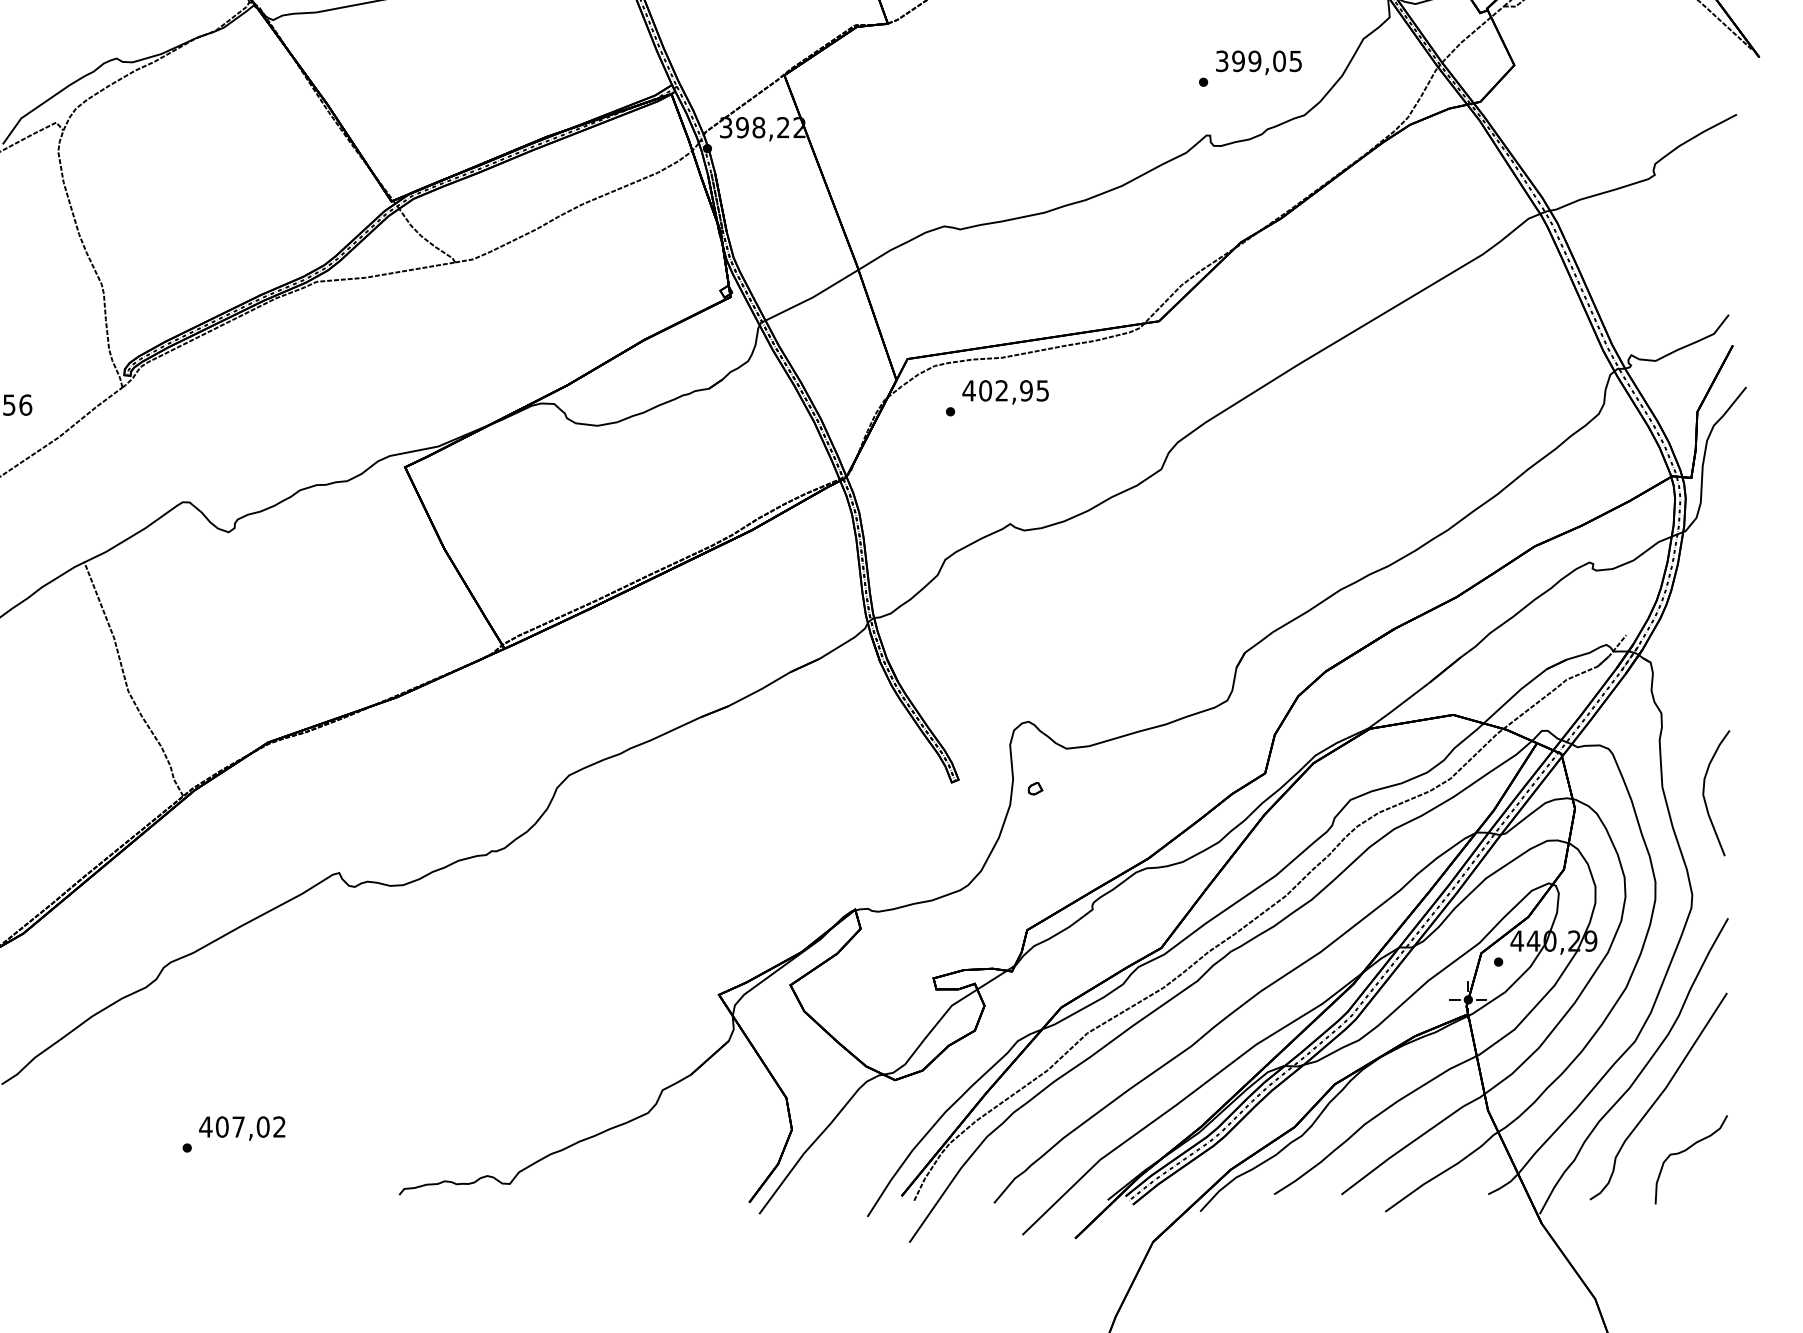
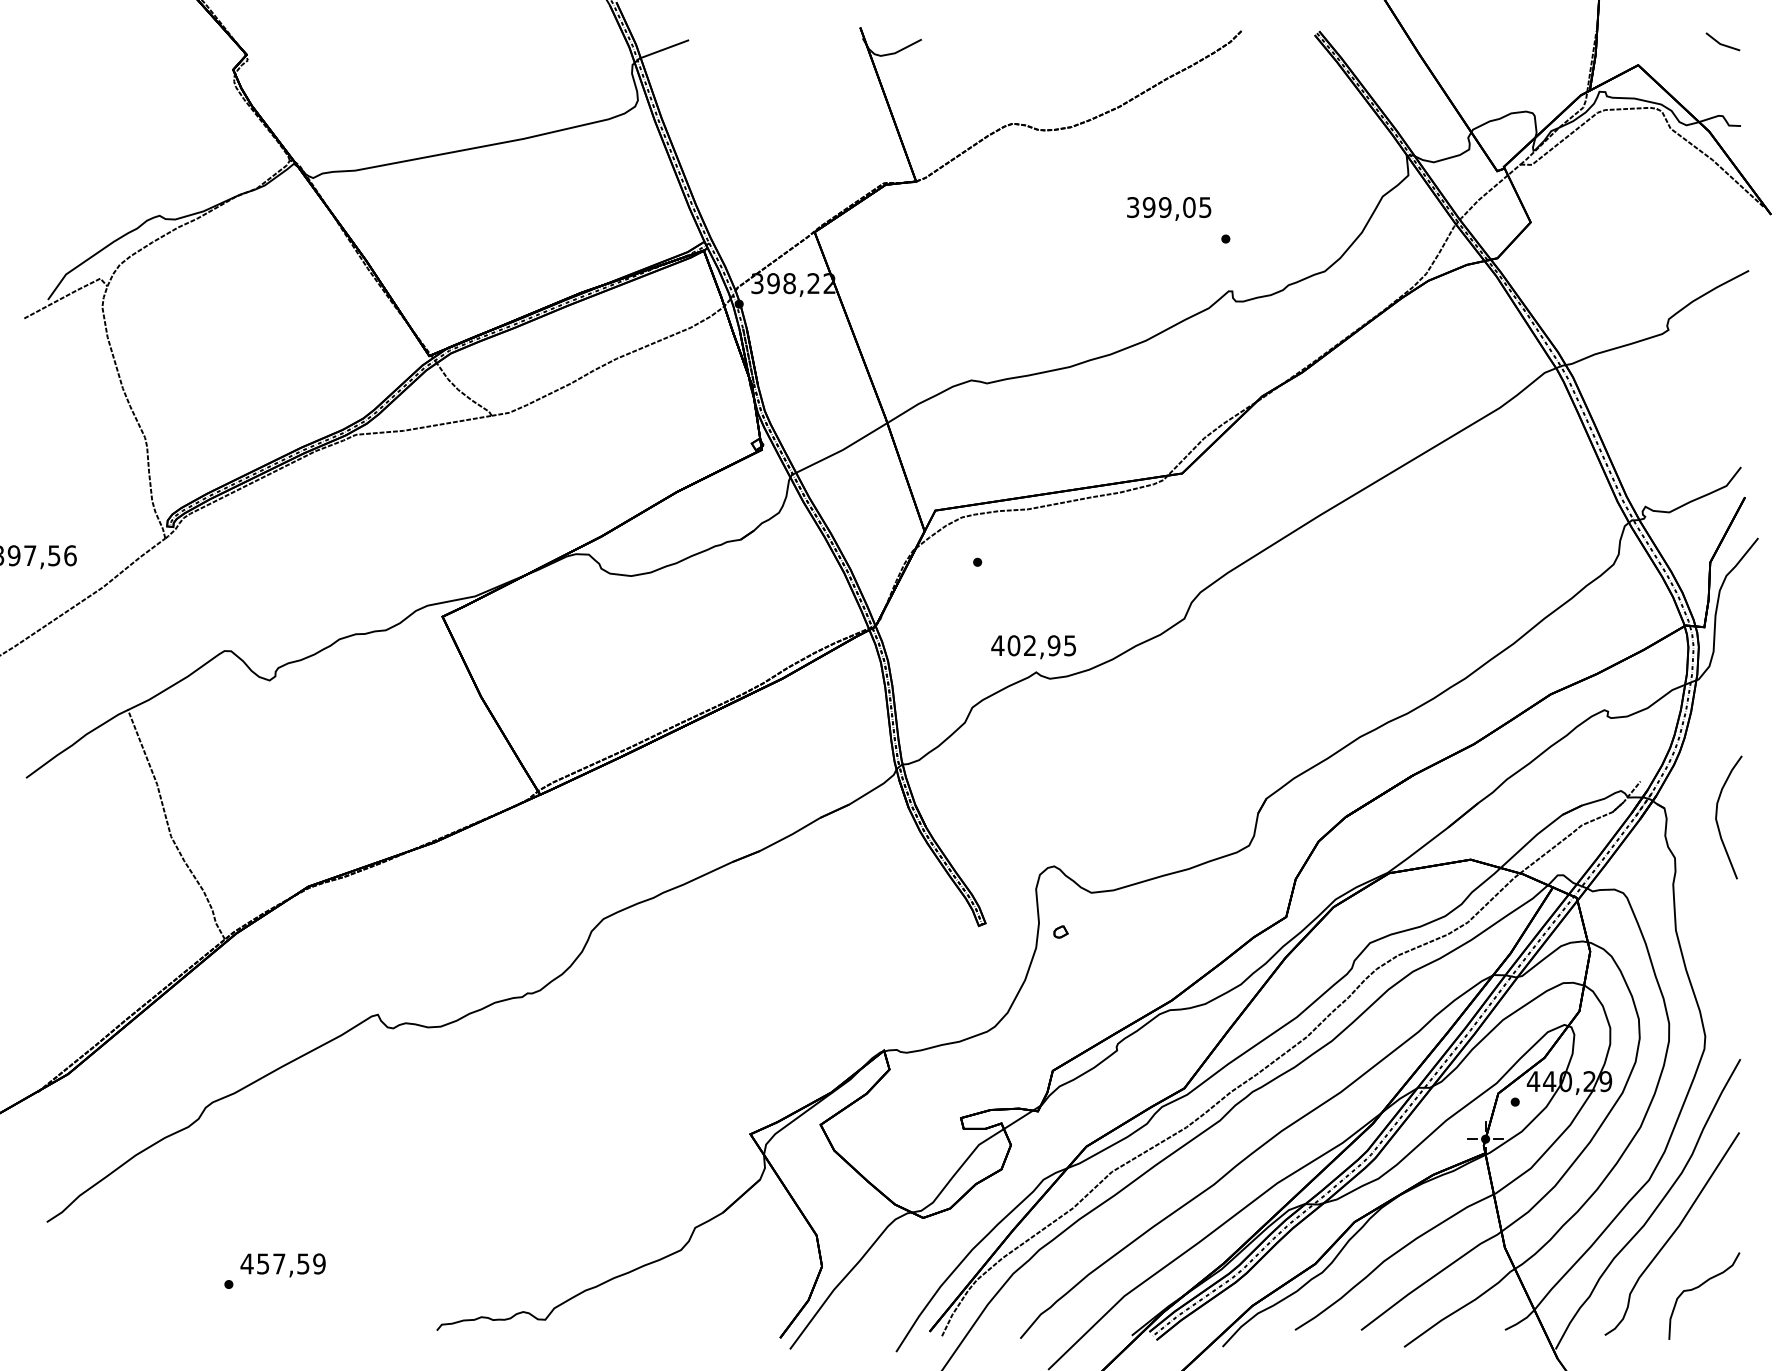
text: (1259, 62) -> (1169, 208), moved
text: (1005, 392) -> (1033, 647), moved
curve: (1704, 792) -> (1717, 816), moved
text: (251, 1126) -> (291, 1263), 407,02 -> 457,59

